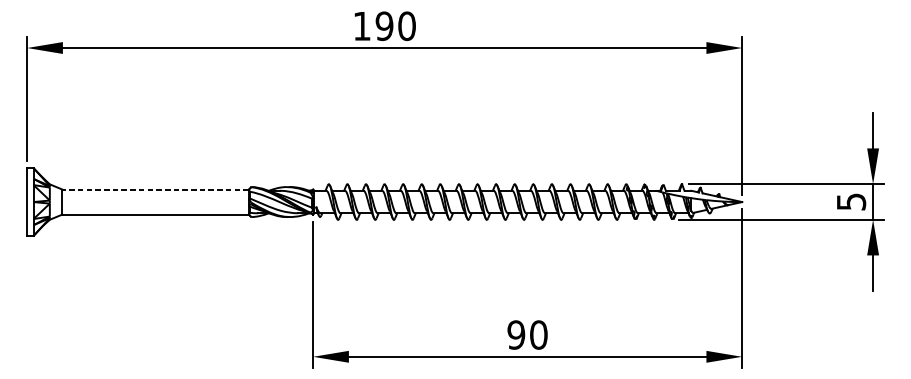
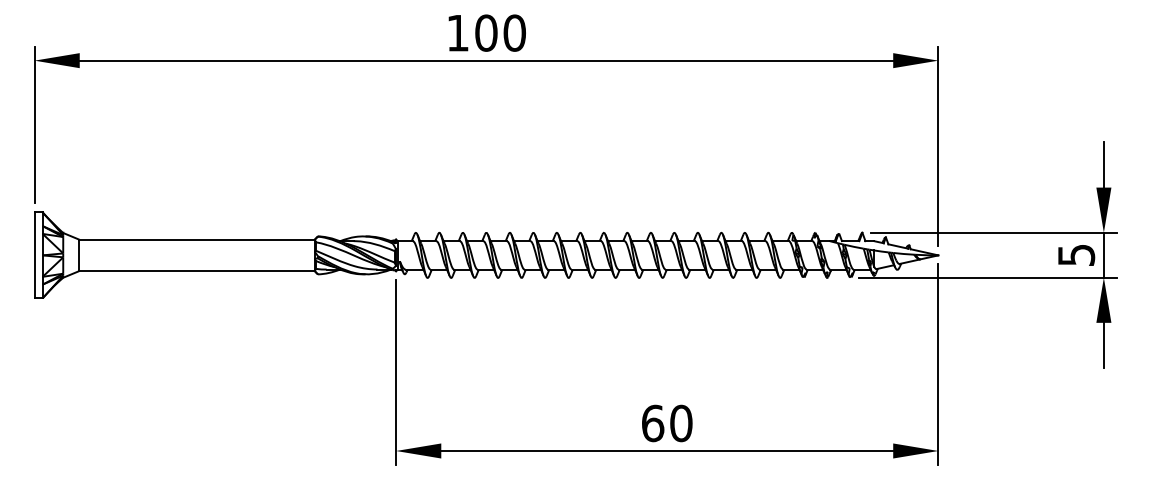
text: (384, 25) -> (486, 32), 190 -> 100
line: (155, 189) -> (196, 239), dashed -> solid
text: (516, 335) -> (652, 423), 90 -> 60

